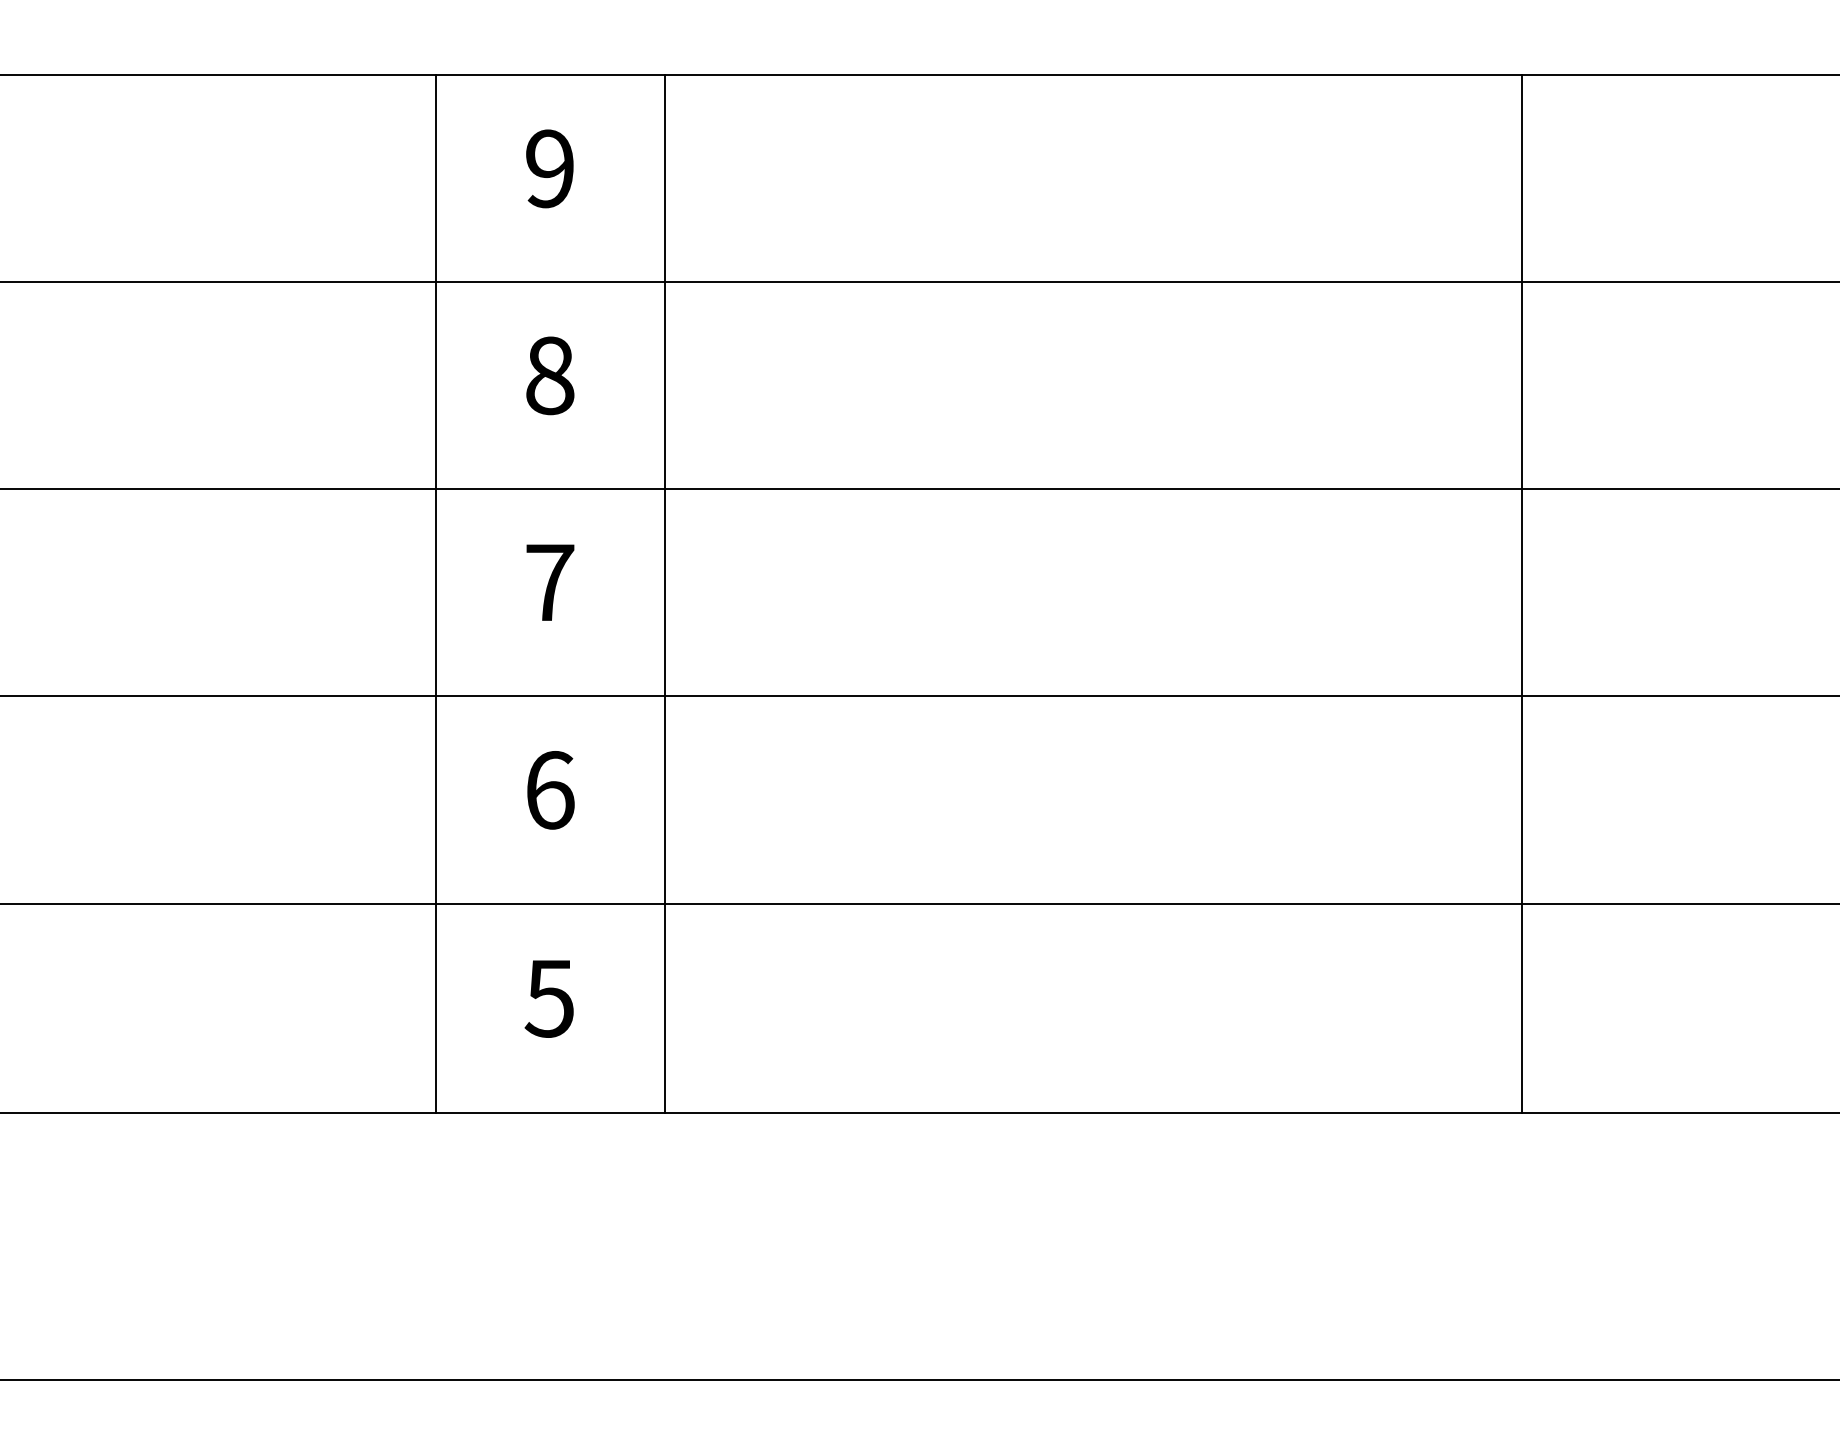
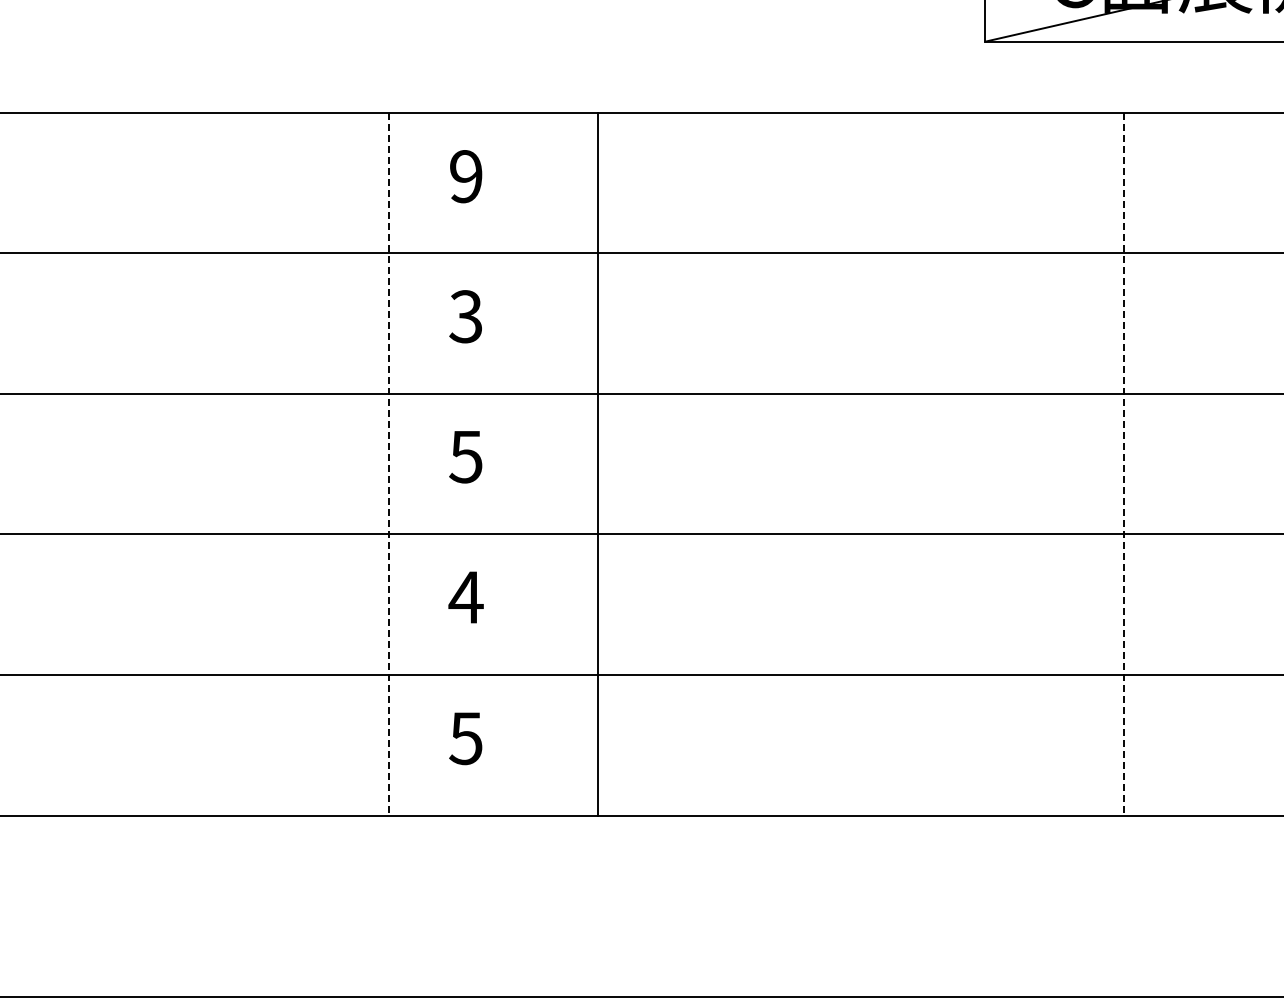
text: (548, 375) -> (465, 316), 8 -> 3
text: (548, 583) -> (465, 457), 7 -> 5
line: (665, 593) -> (598, 464), moved
line: (435, 595) -> (388, 465), solid -> dashed
line: (1522, 595) -> (1124, 465), solid -> dashed
text: (548, 790) -> (465, 597), 6 -> 4

